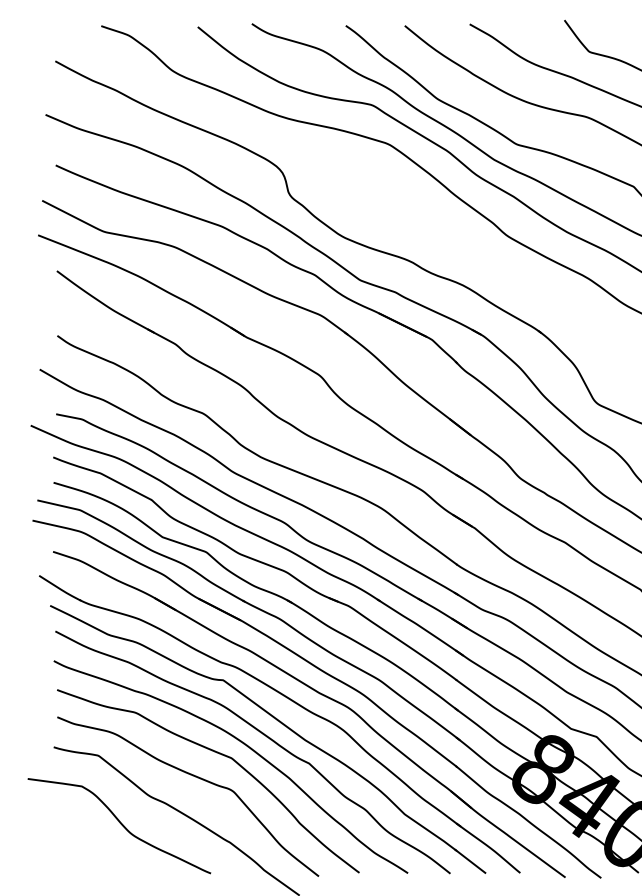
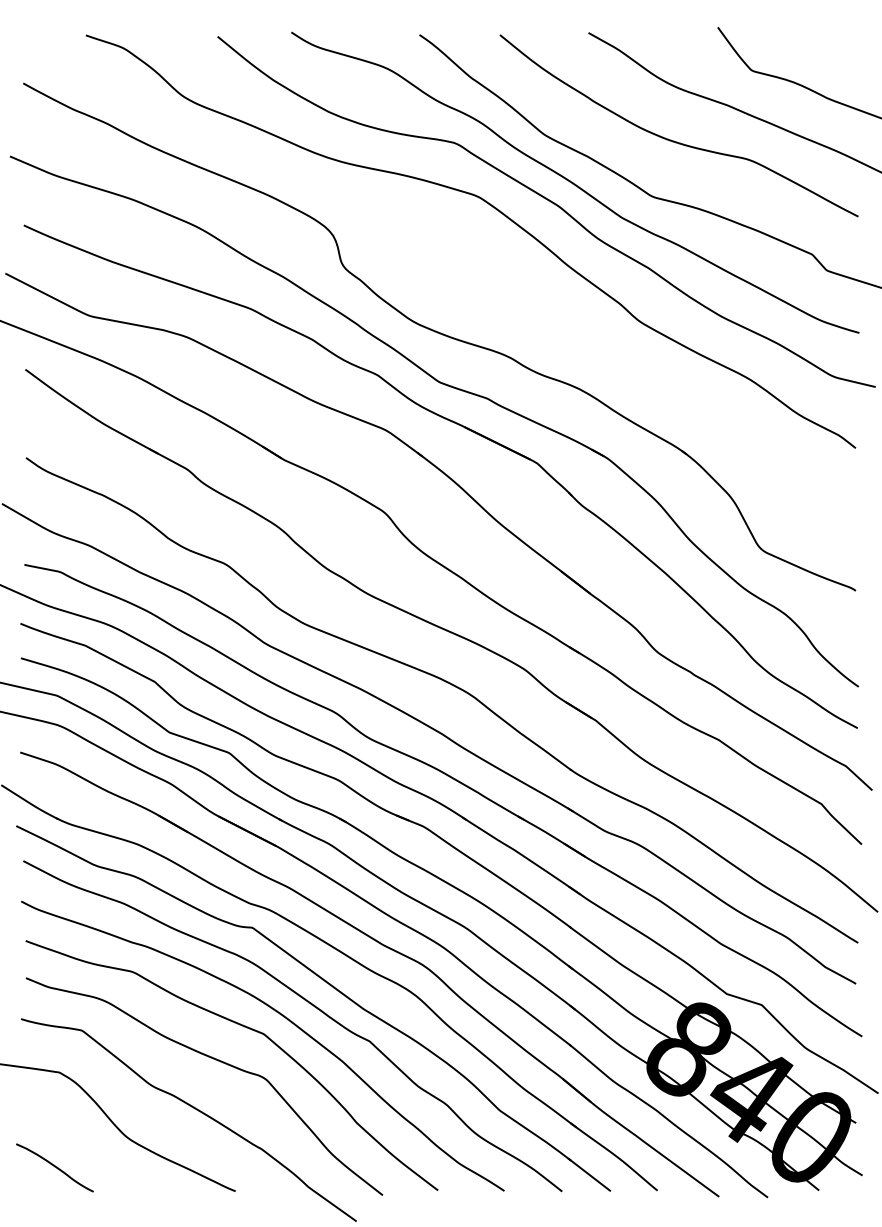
curve: (78, 856) -> (54, 1167), added

